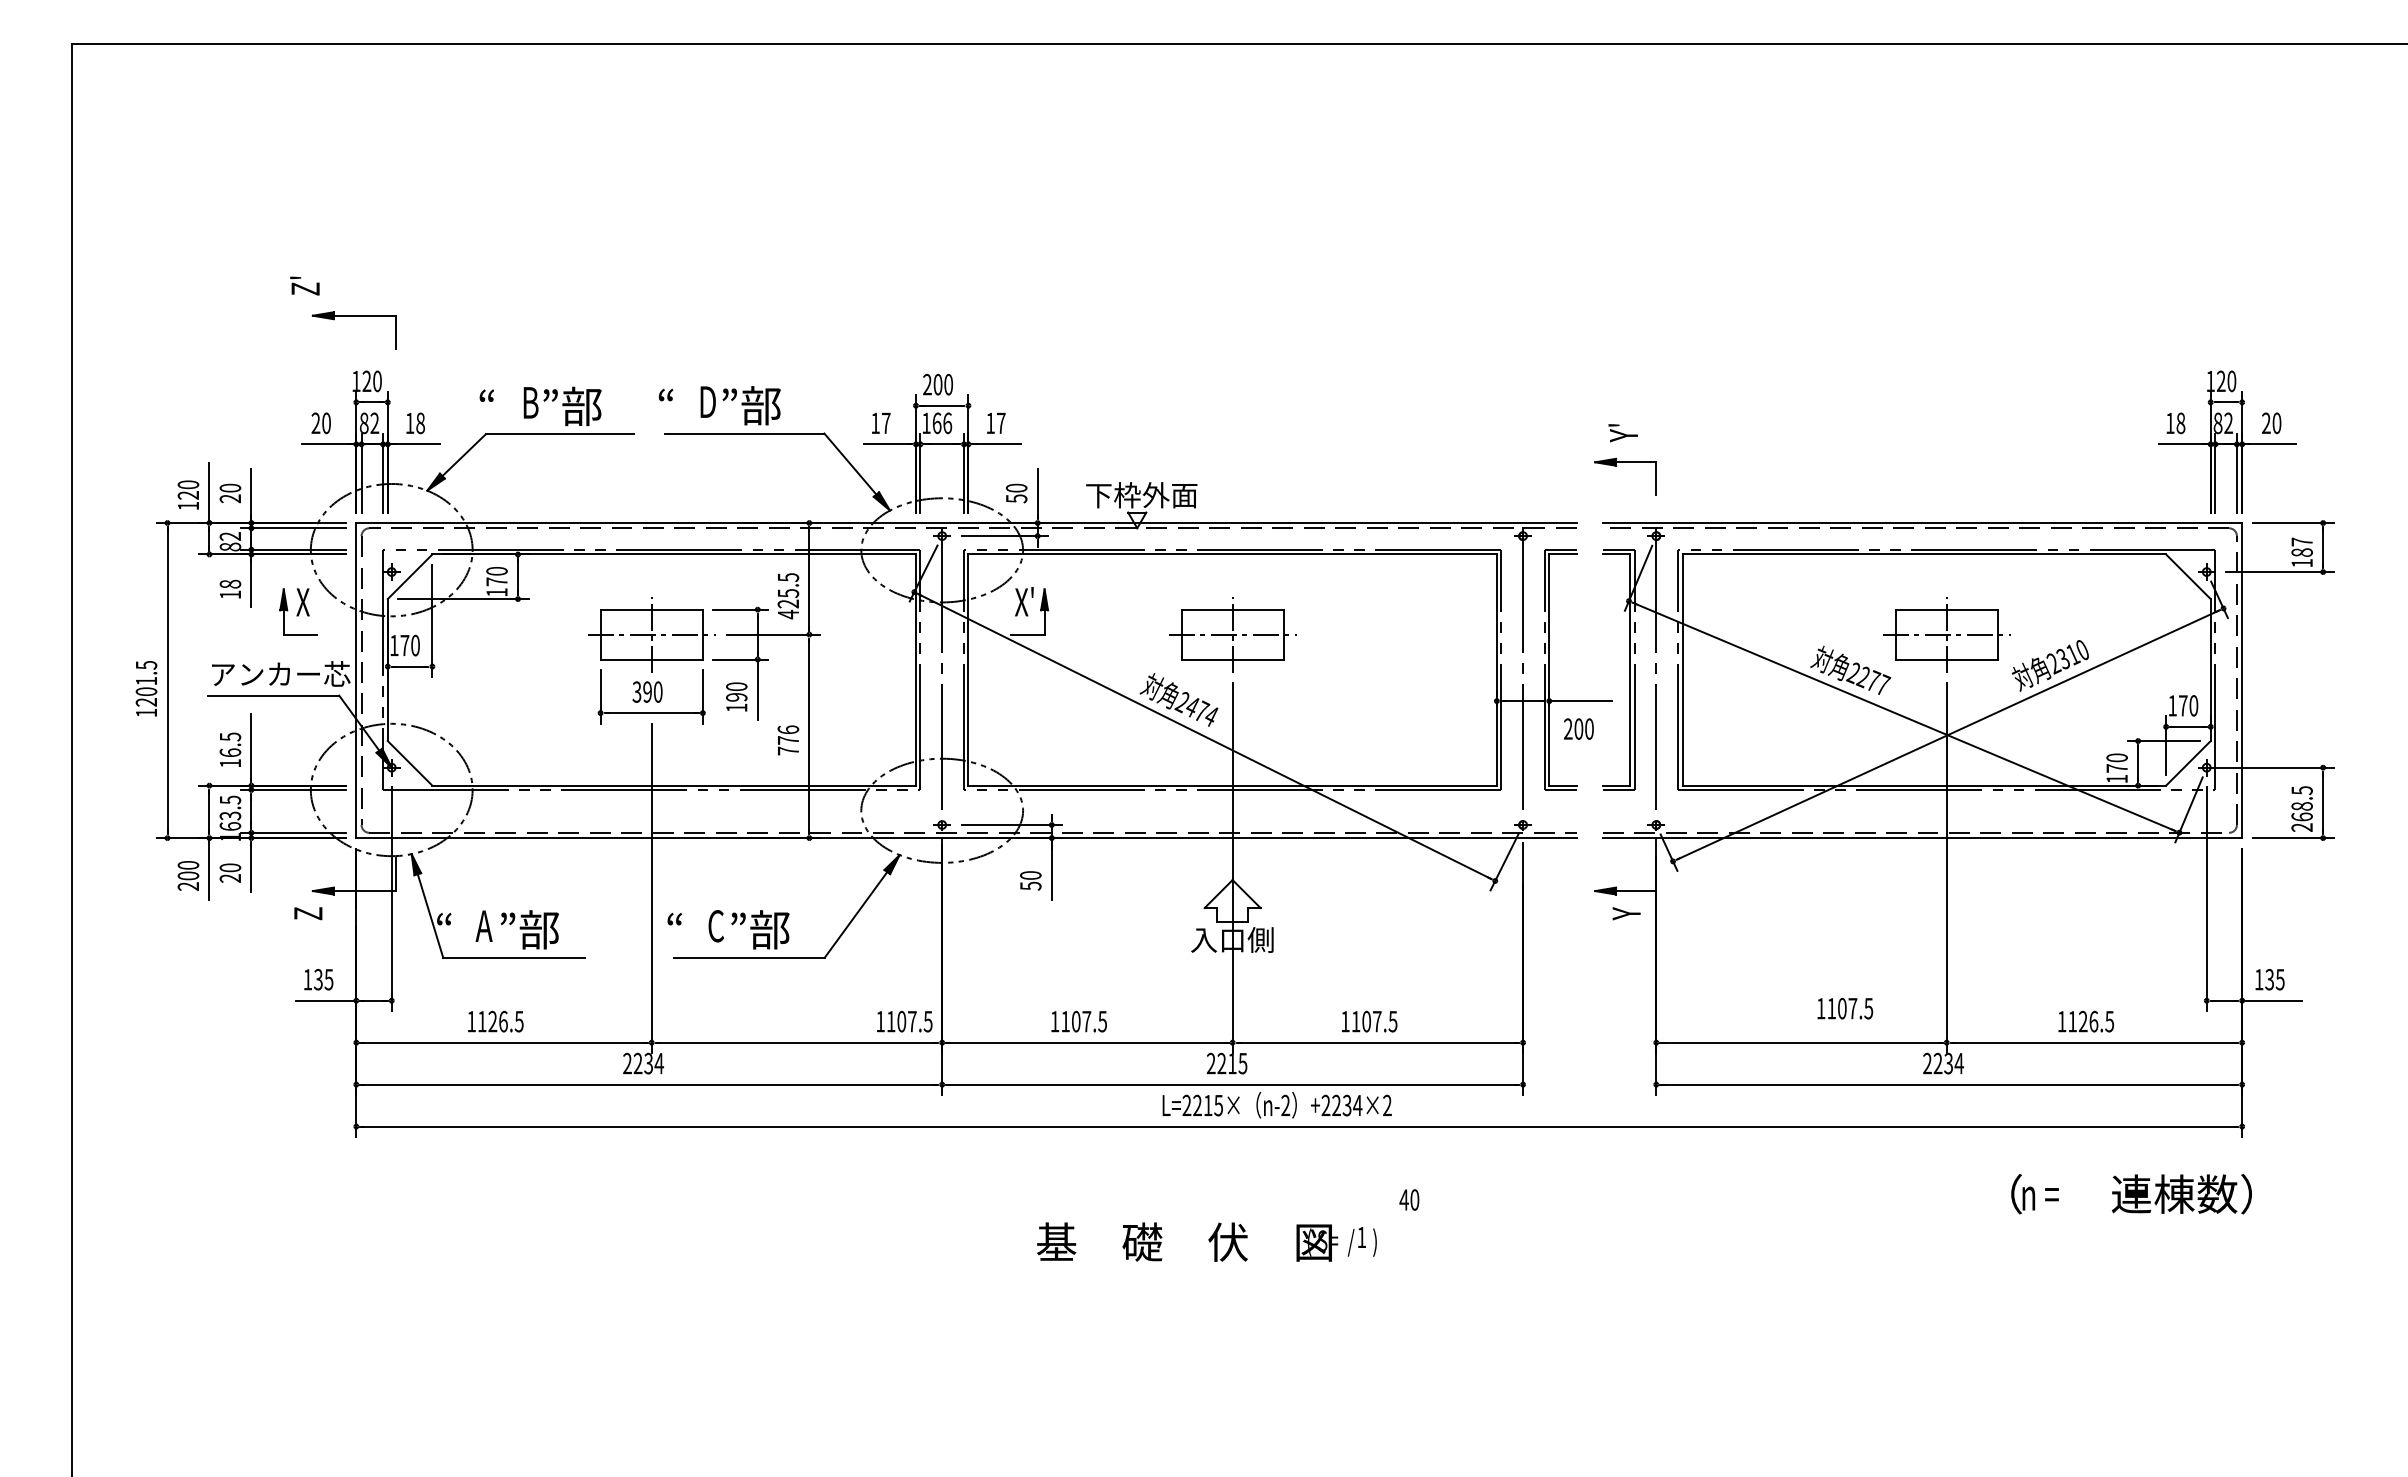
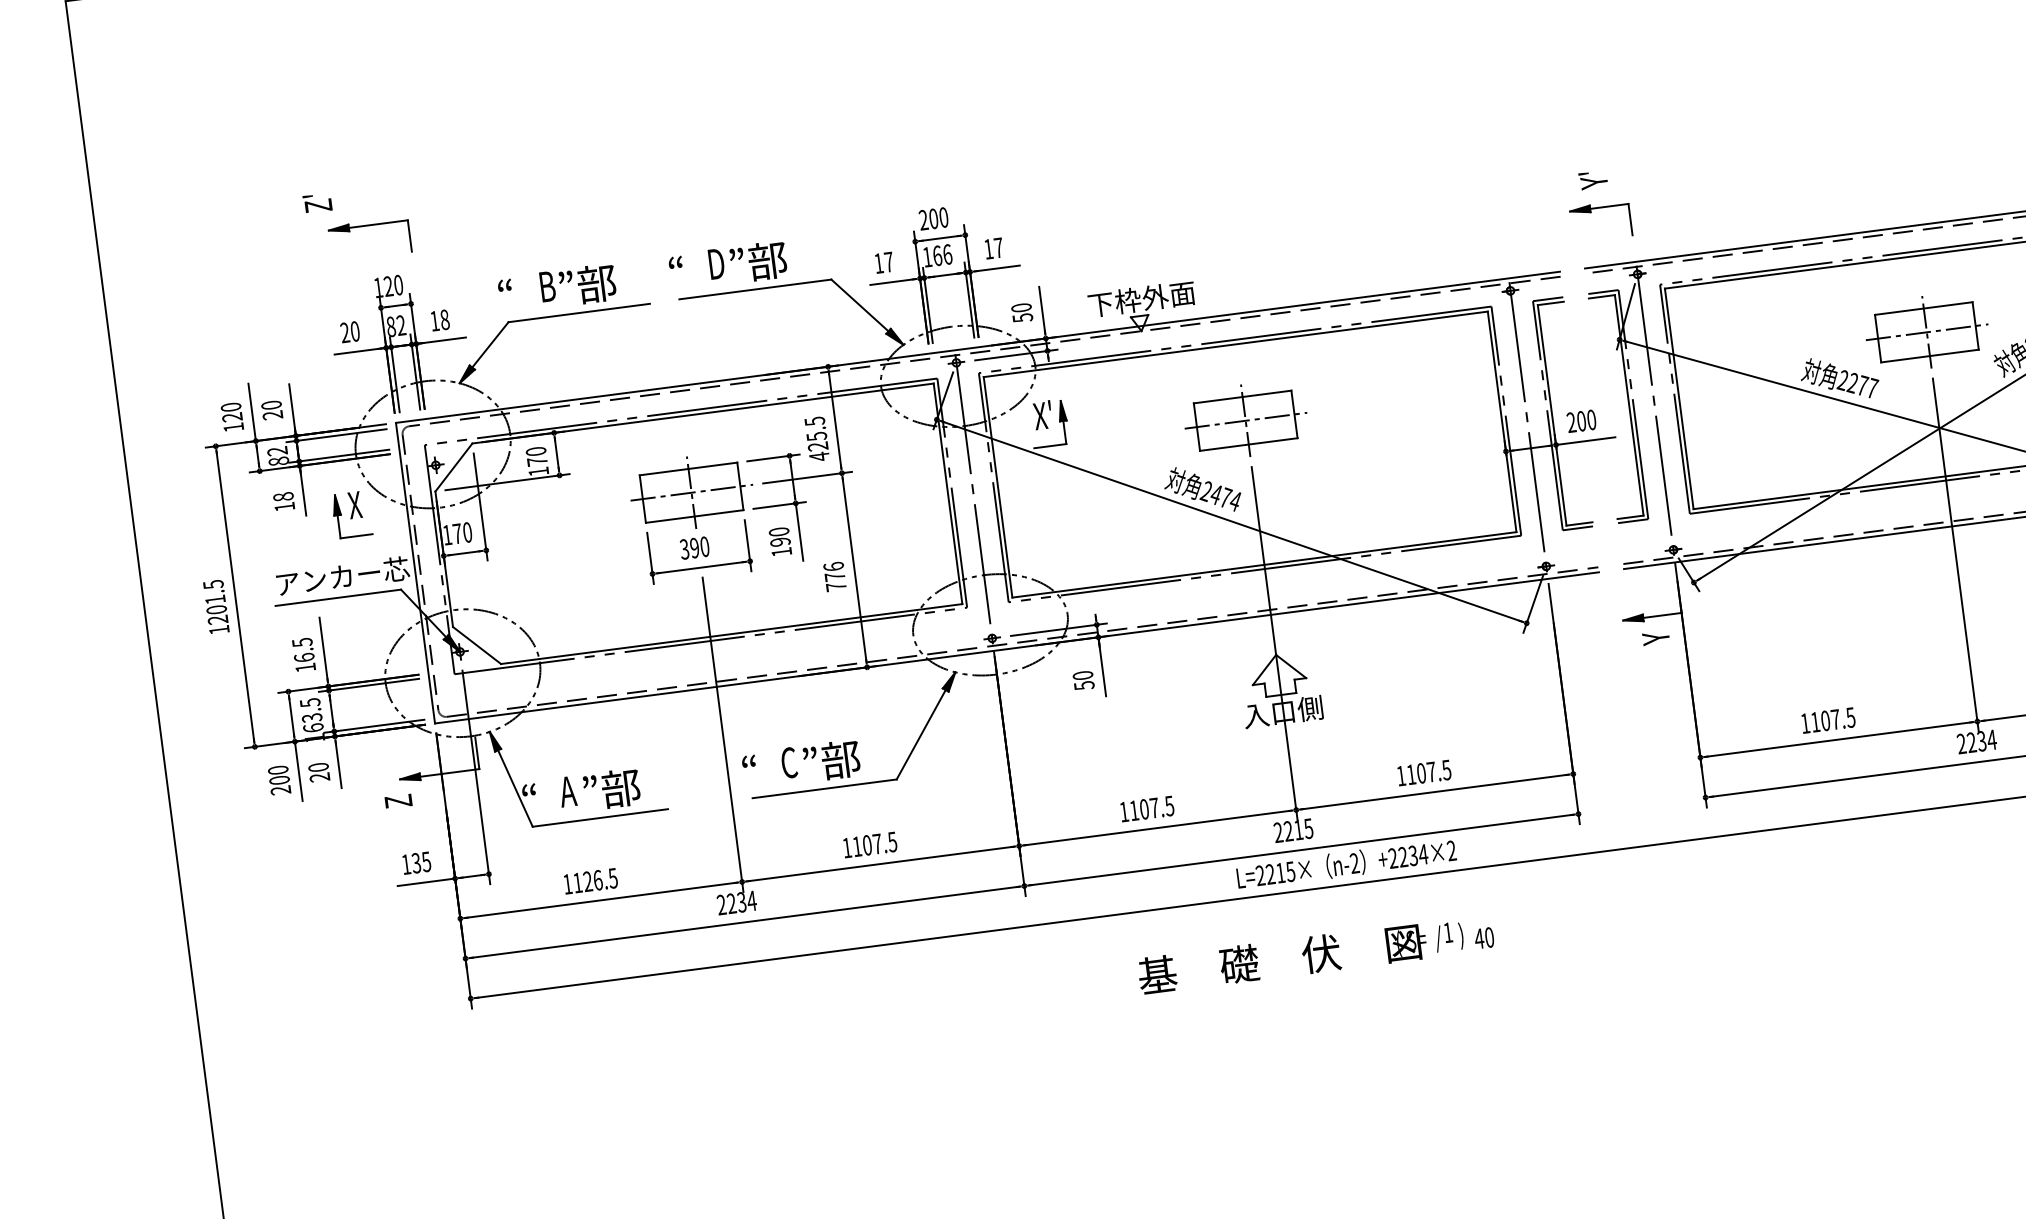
text: (1578, 728) -> (1581, 420), moved
text: (1845, 1008) -> (1828, 720), moved
text: (904, 1021) -> (869, 844), moved
text: (1206, 1241) -> (1300, 955), moved

